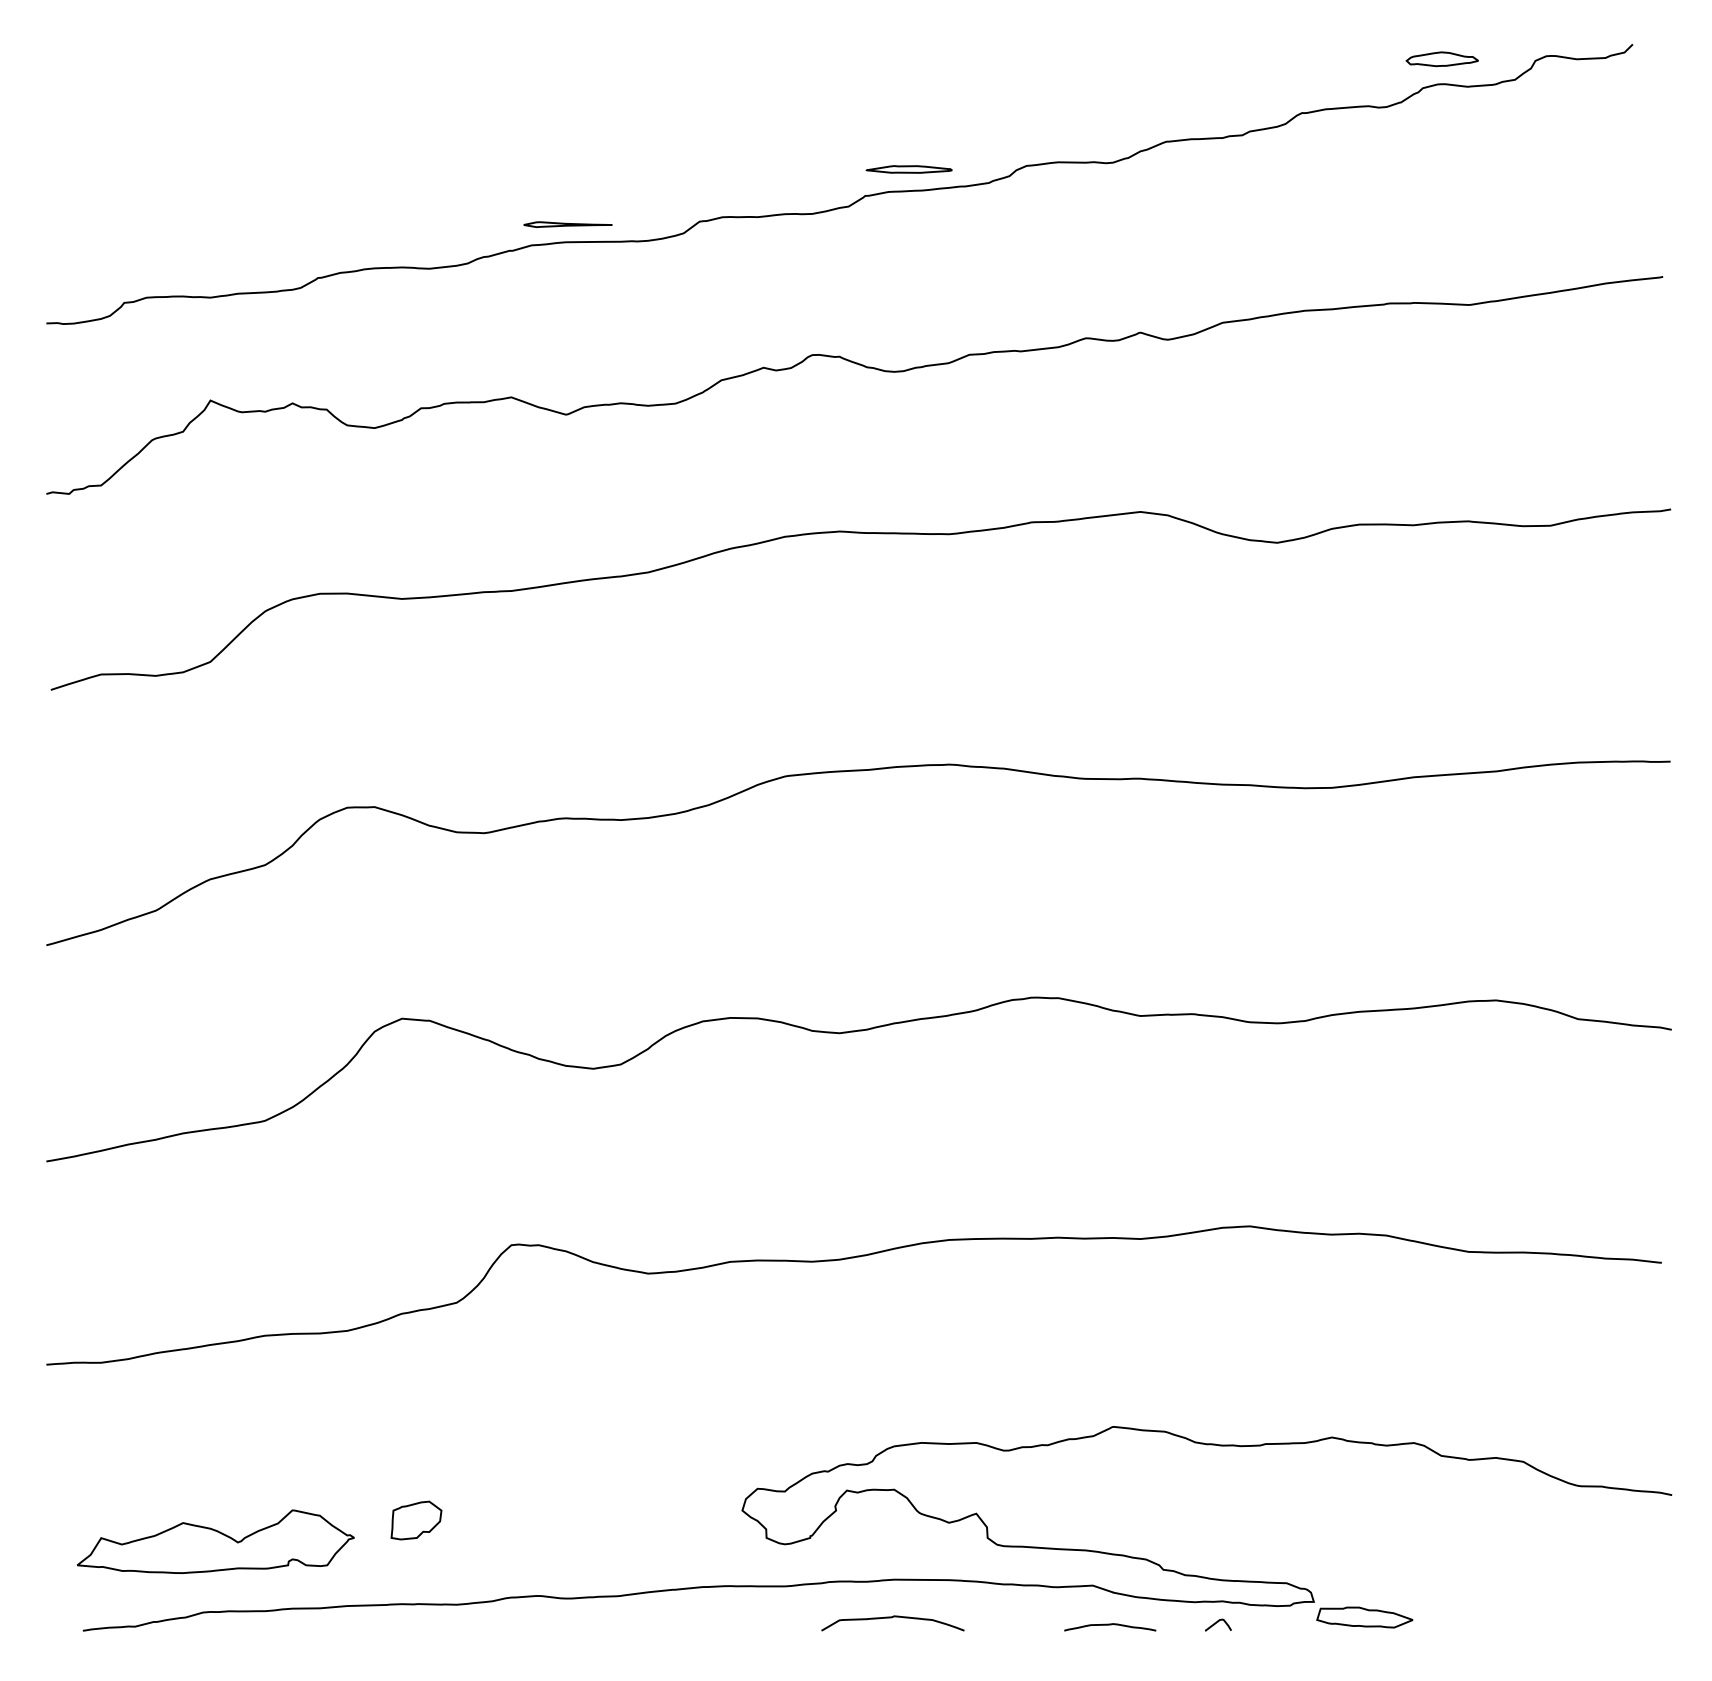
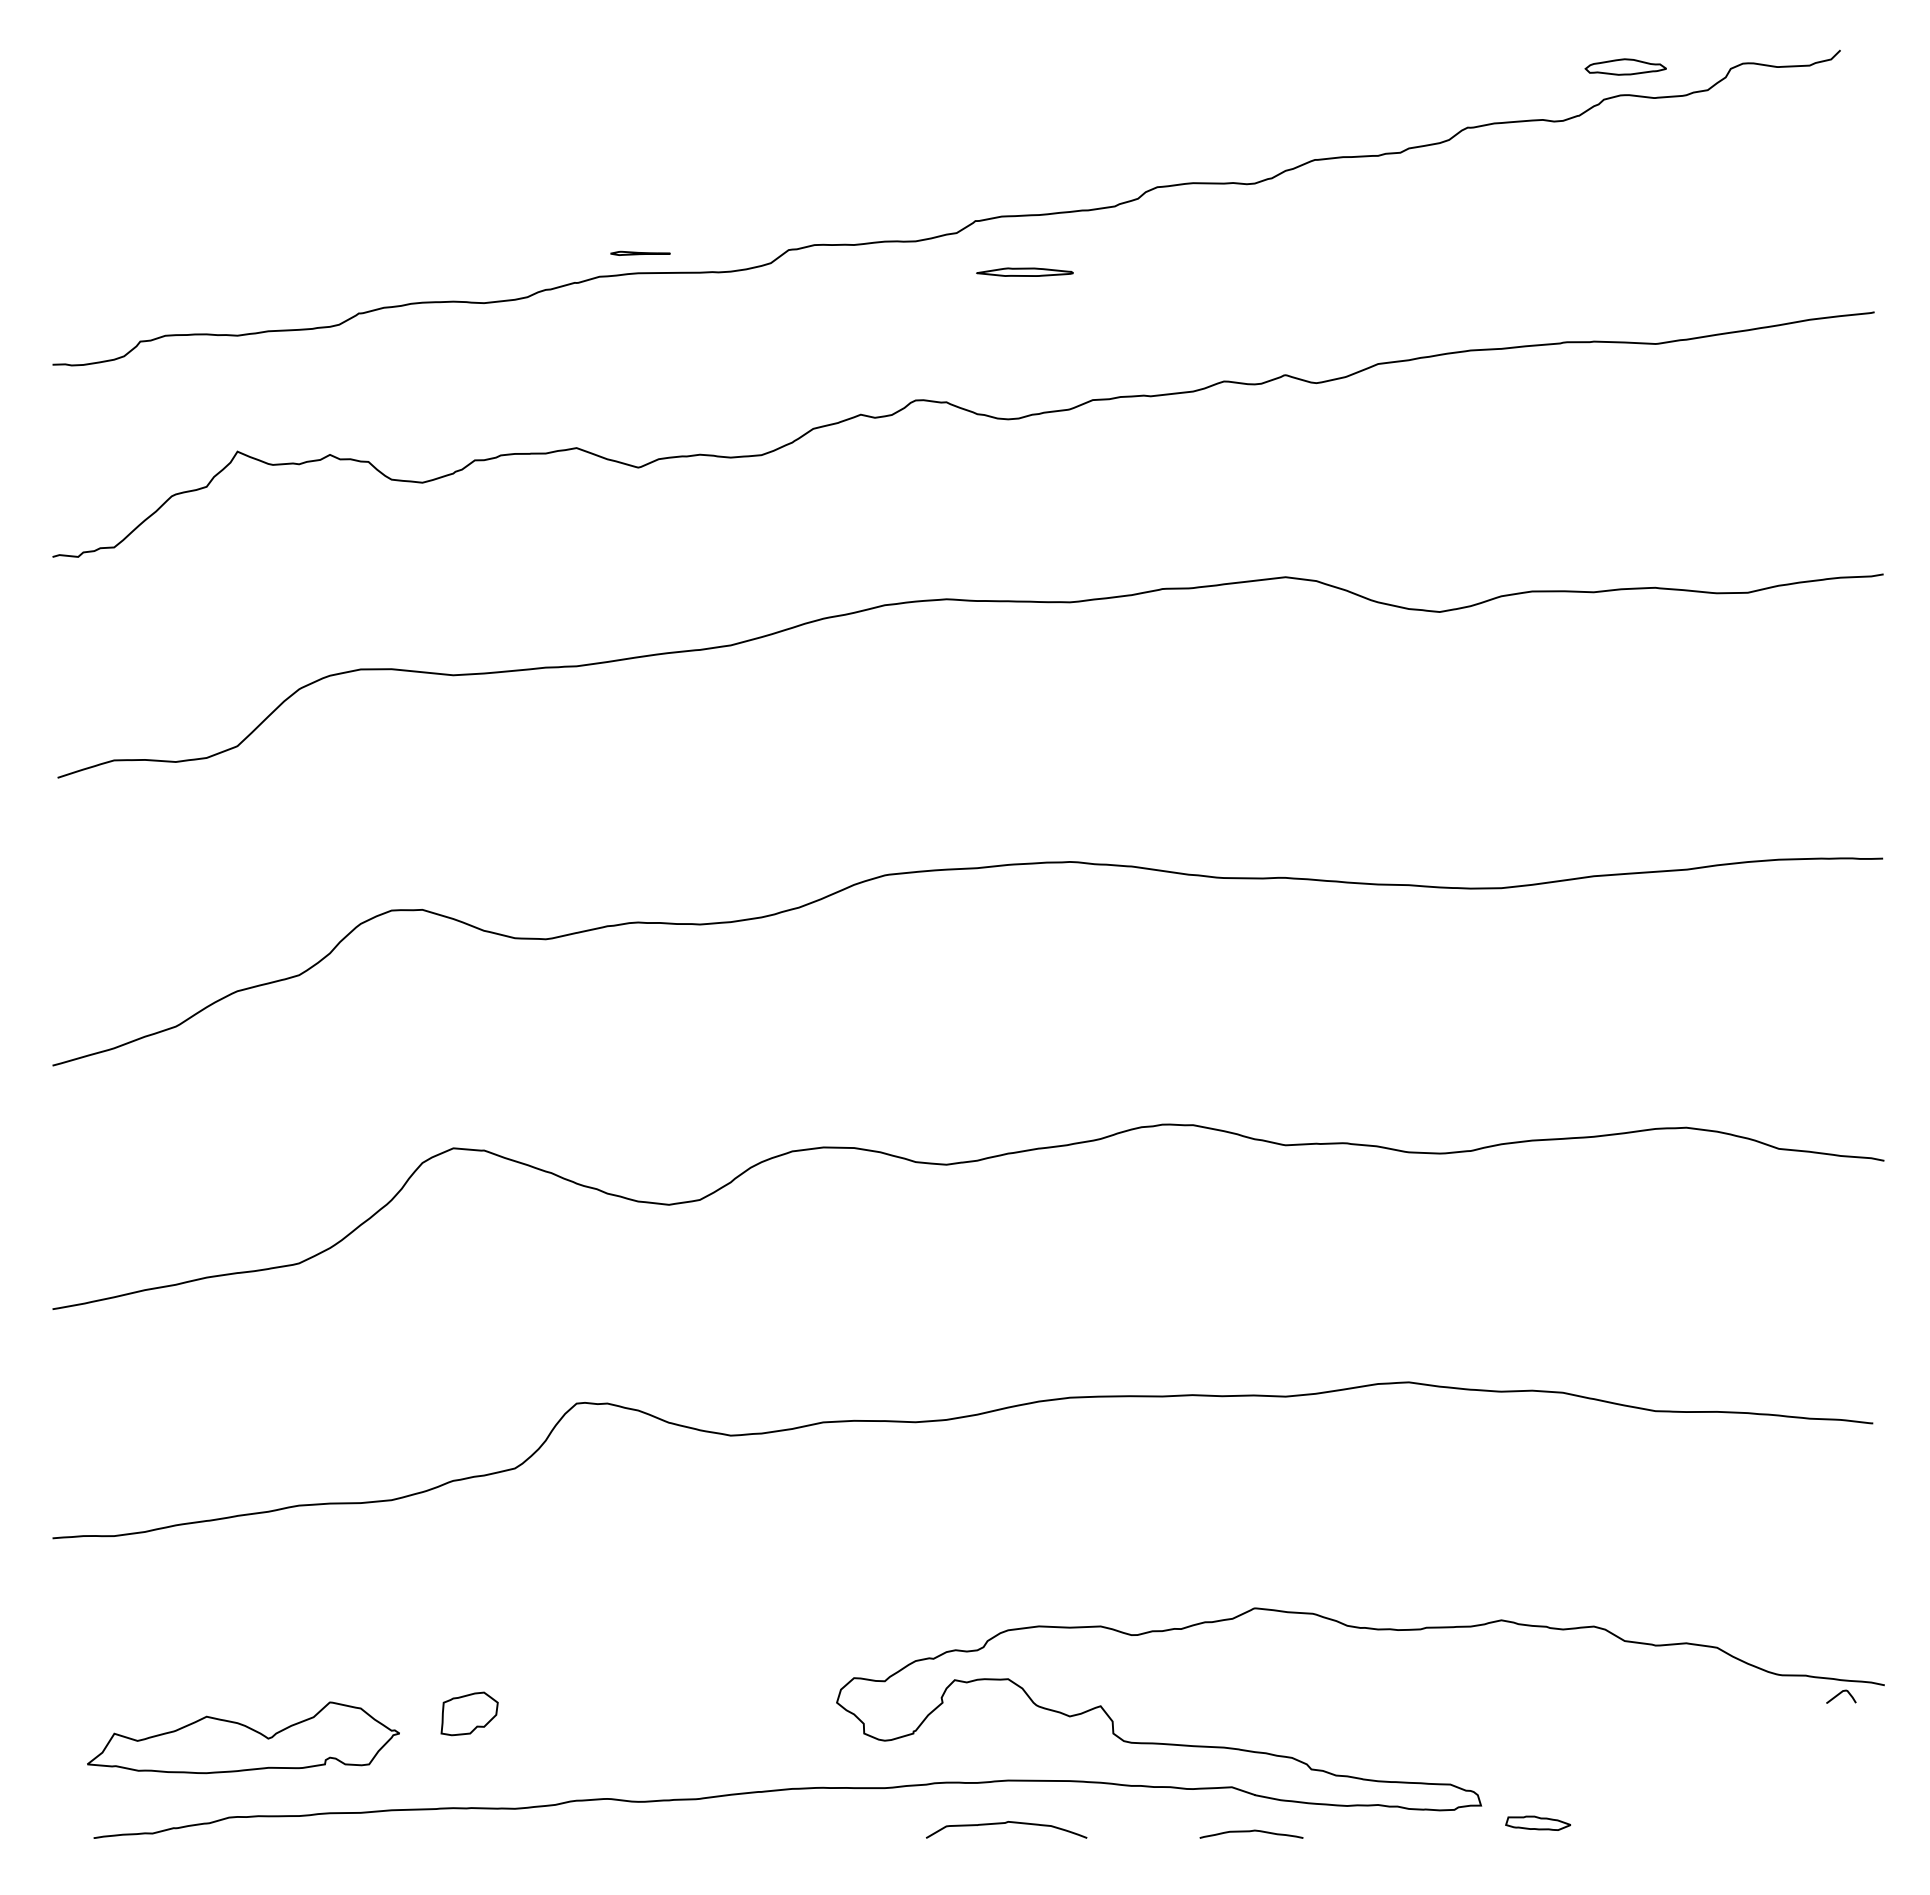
part: (908, 168) -> (1024, 271), moved
part: (568, 224) -> (640, 253), size x0.6
part: (1363, 1617) -> (1537, 1823), size x0.6
curve: (1217, 1623) -> (1840, 1694), moved

